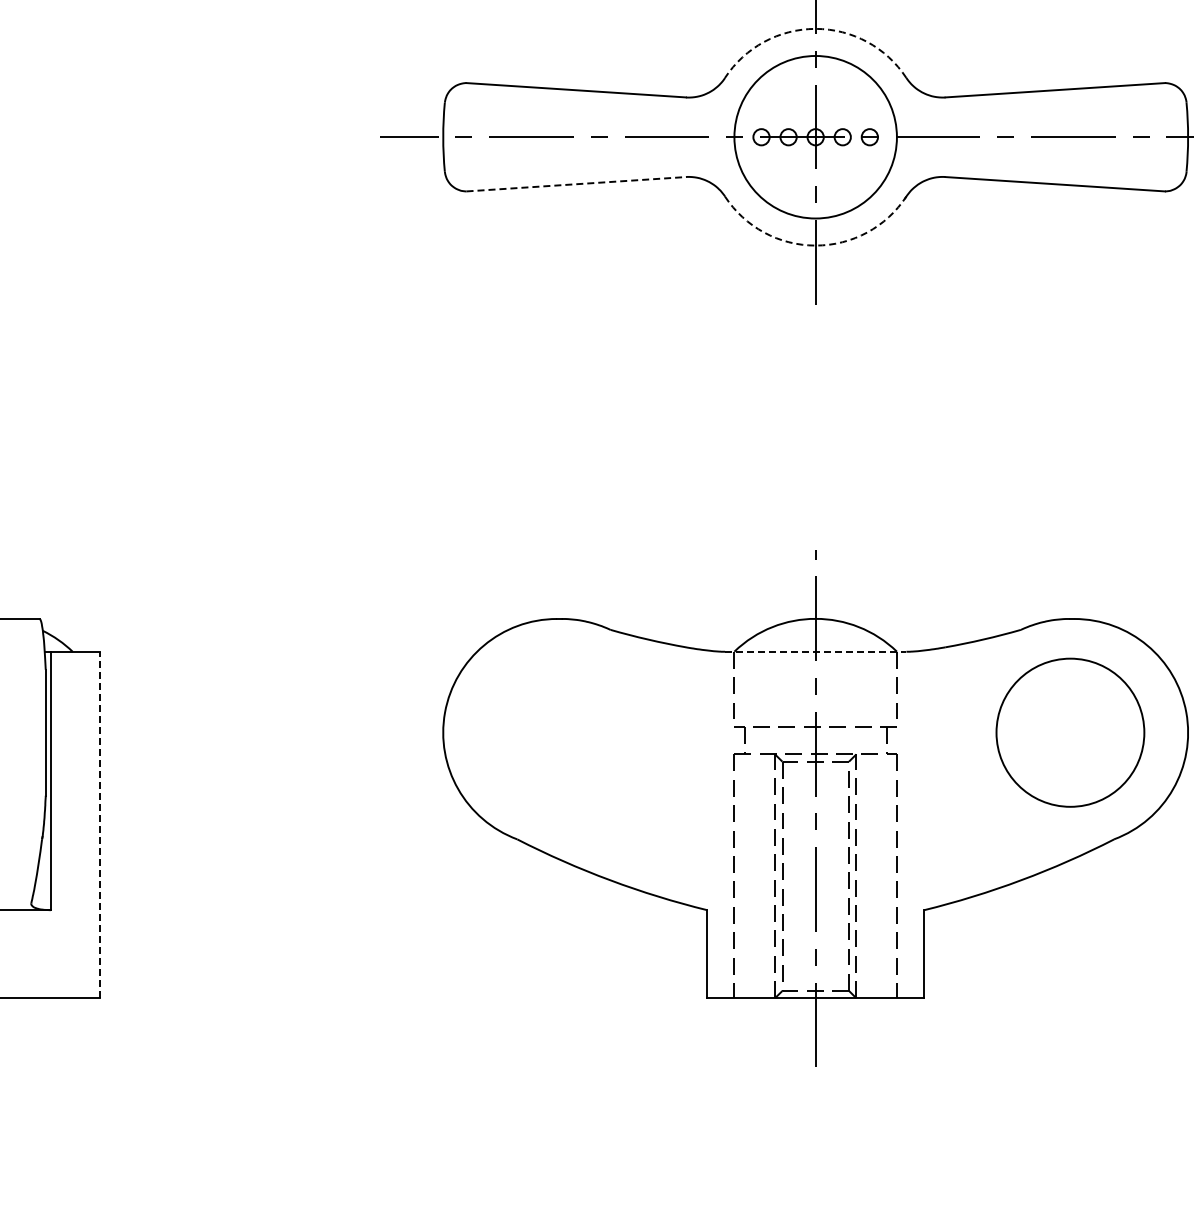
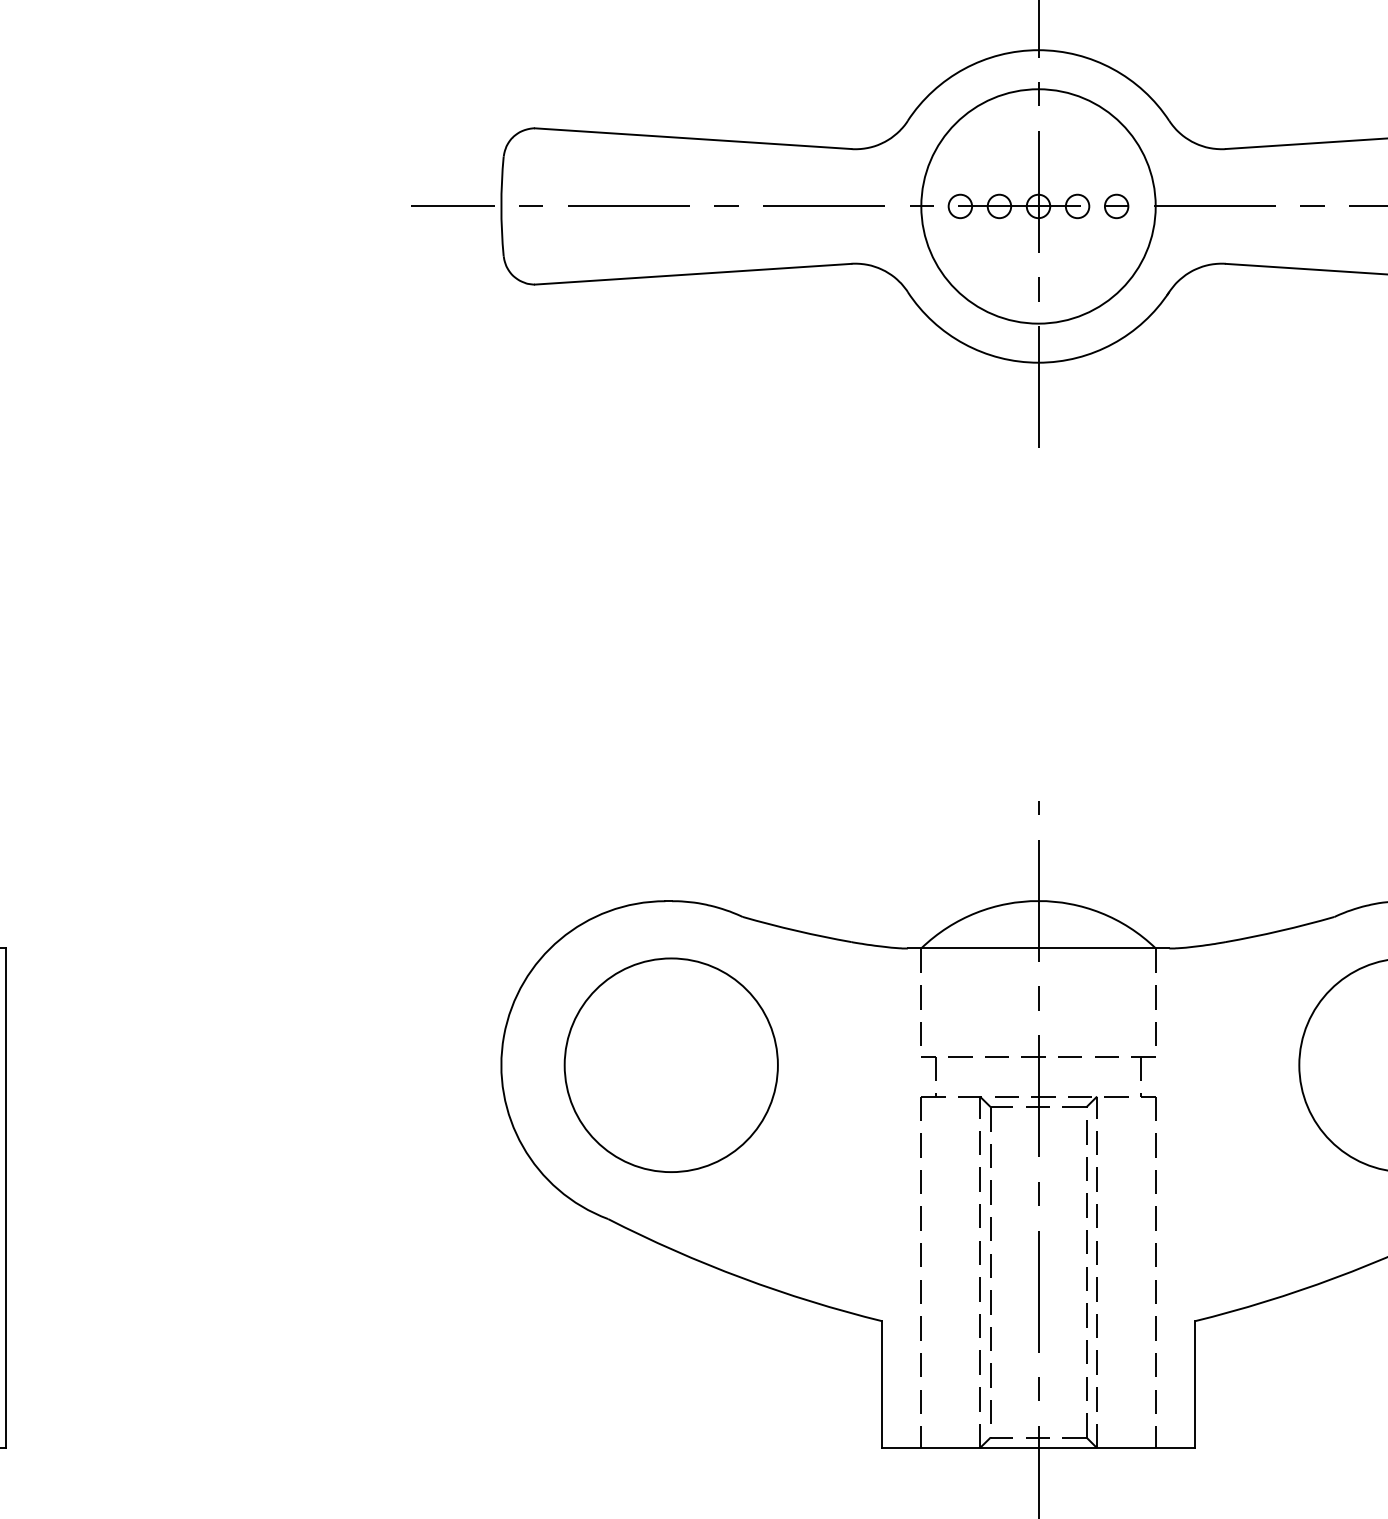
arc: (815, 28) -> (1038, 49), dashed -> solid
line: (576, 184) -> (693, 274), dashed -> solid
arc: (815, 245) -> (1038, 362), dashed -> solid
line: (815, 651) -> (1038, 948), dashed -> solid
part: (560, 732) -> (670, 1064), added
line: (99, 824) -> (5, 1197), dashed -> solid

